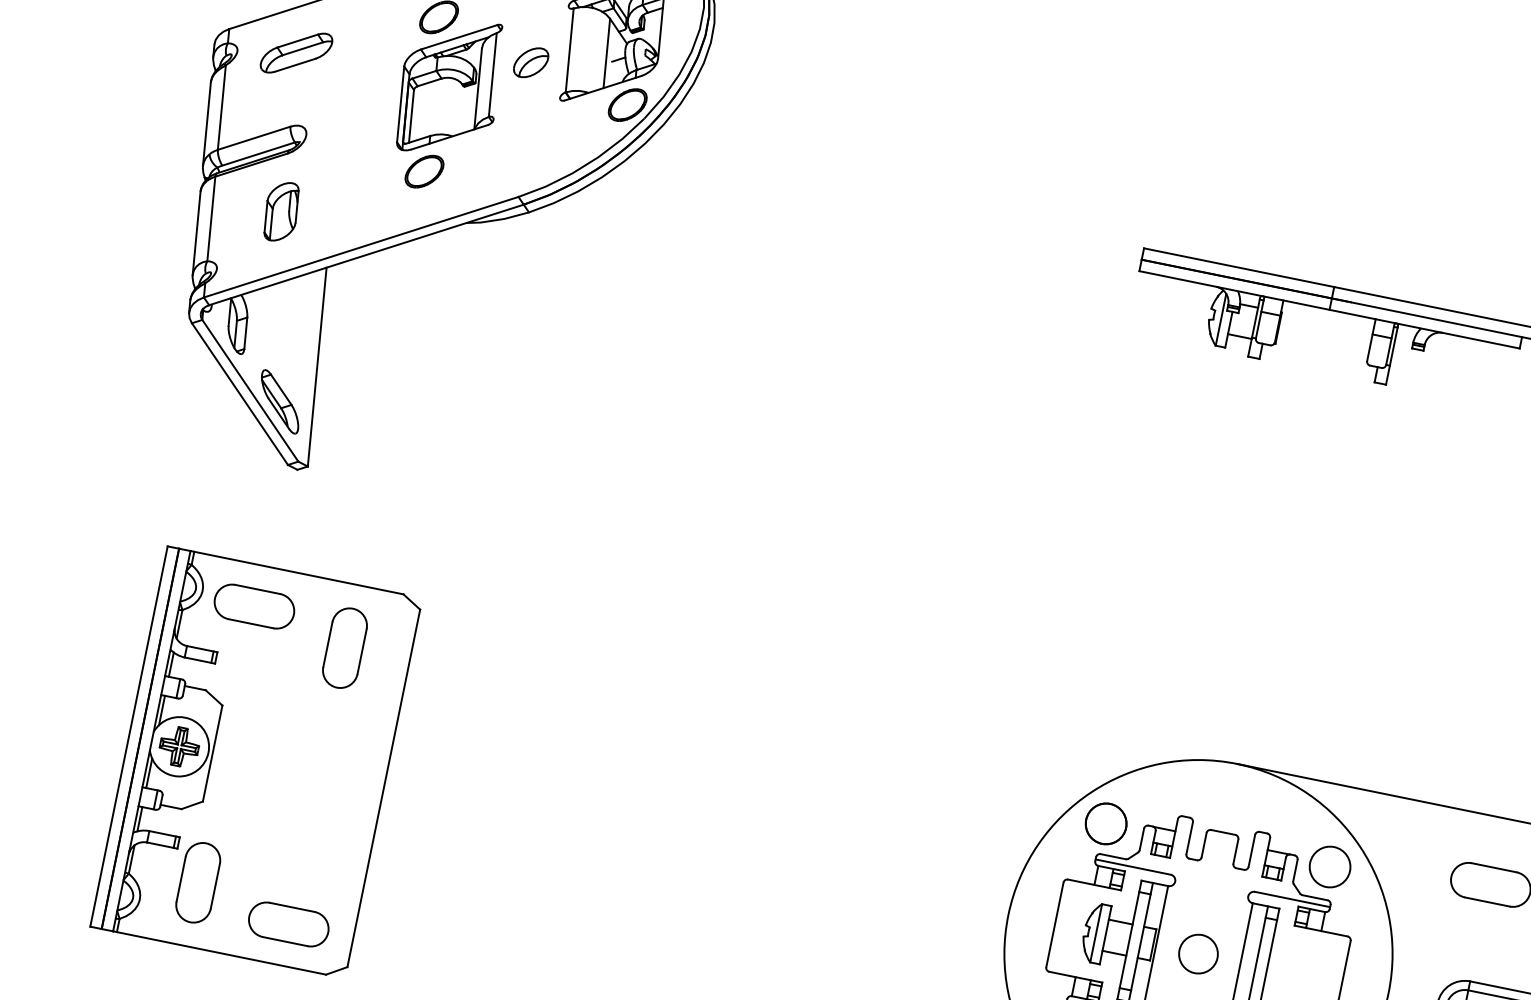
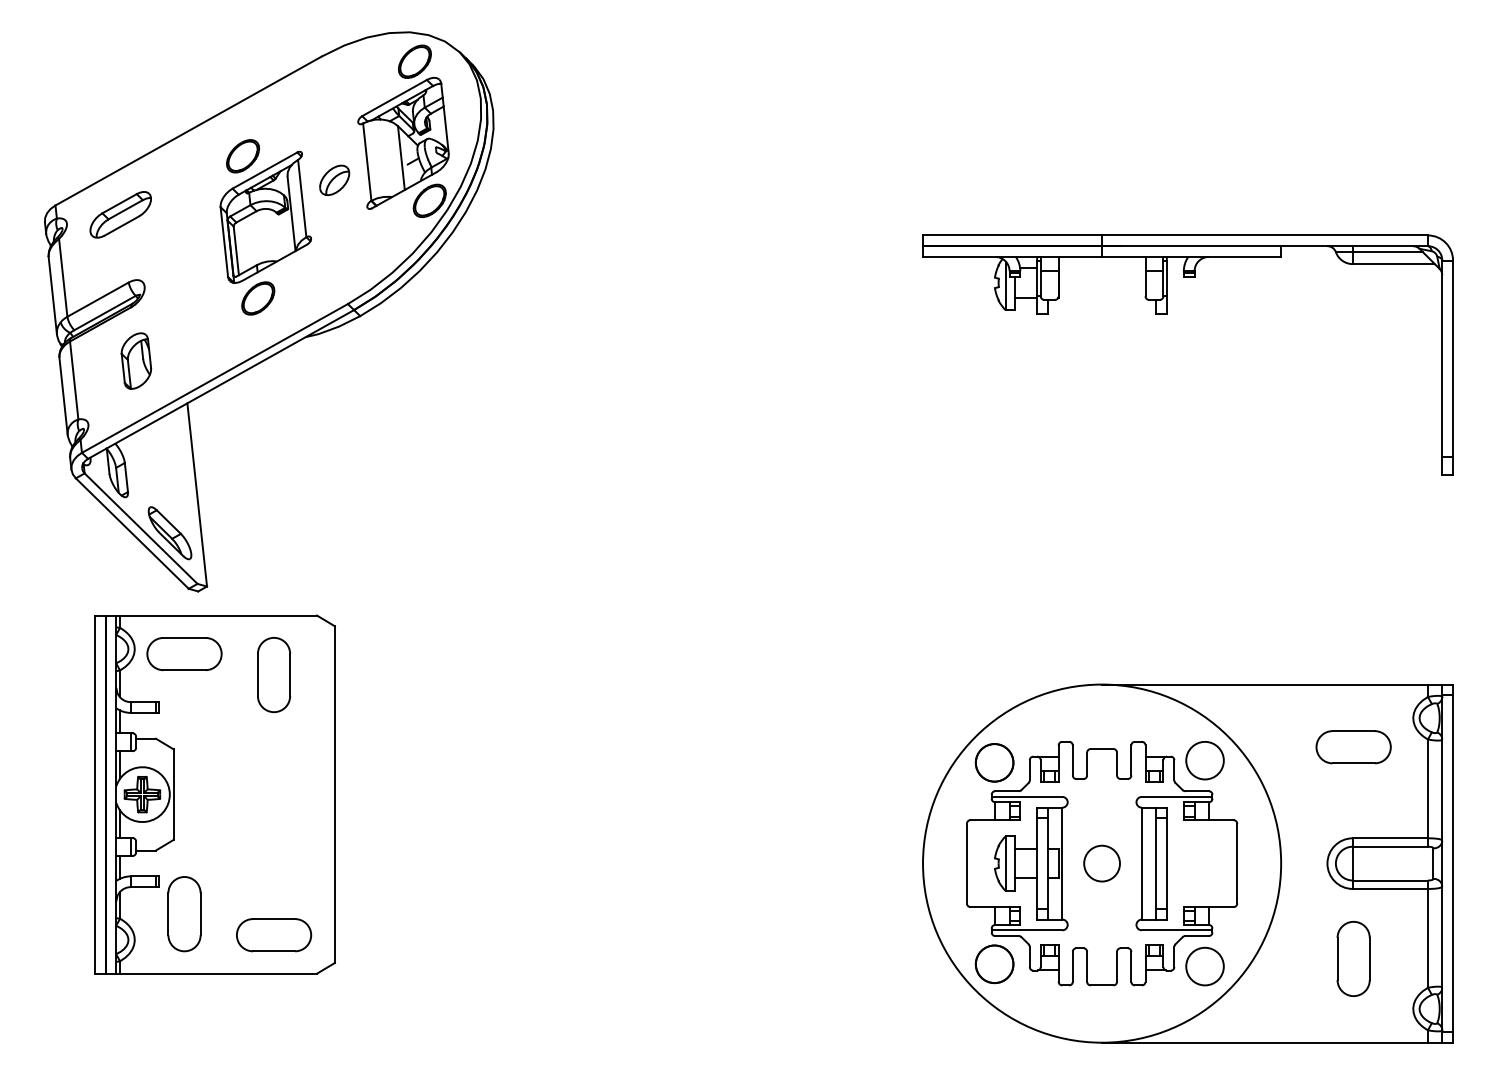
part: (255, 762) -> (214, 794), moved

